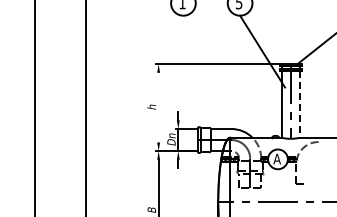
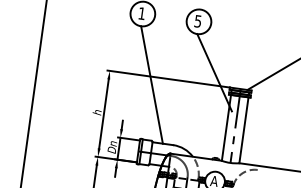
line: (202, 72) -> (152, 85), added
line: (299, 105) -> (243, 131), dashed -> solid
line: (158, 107) -> (103, 113), added

